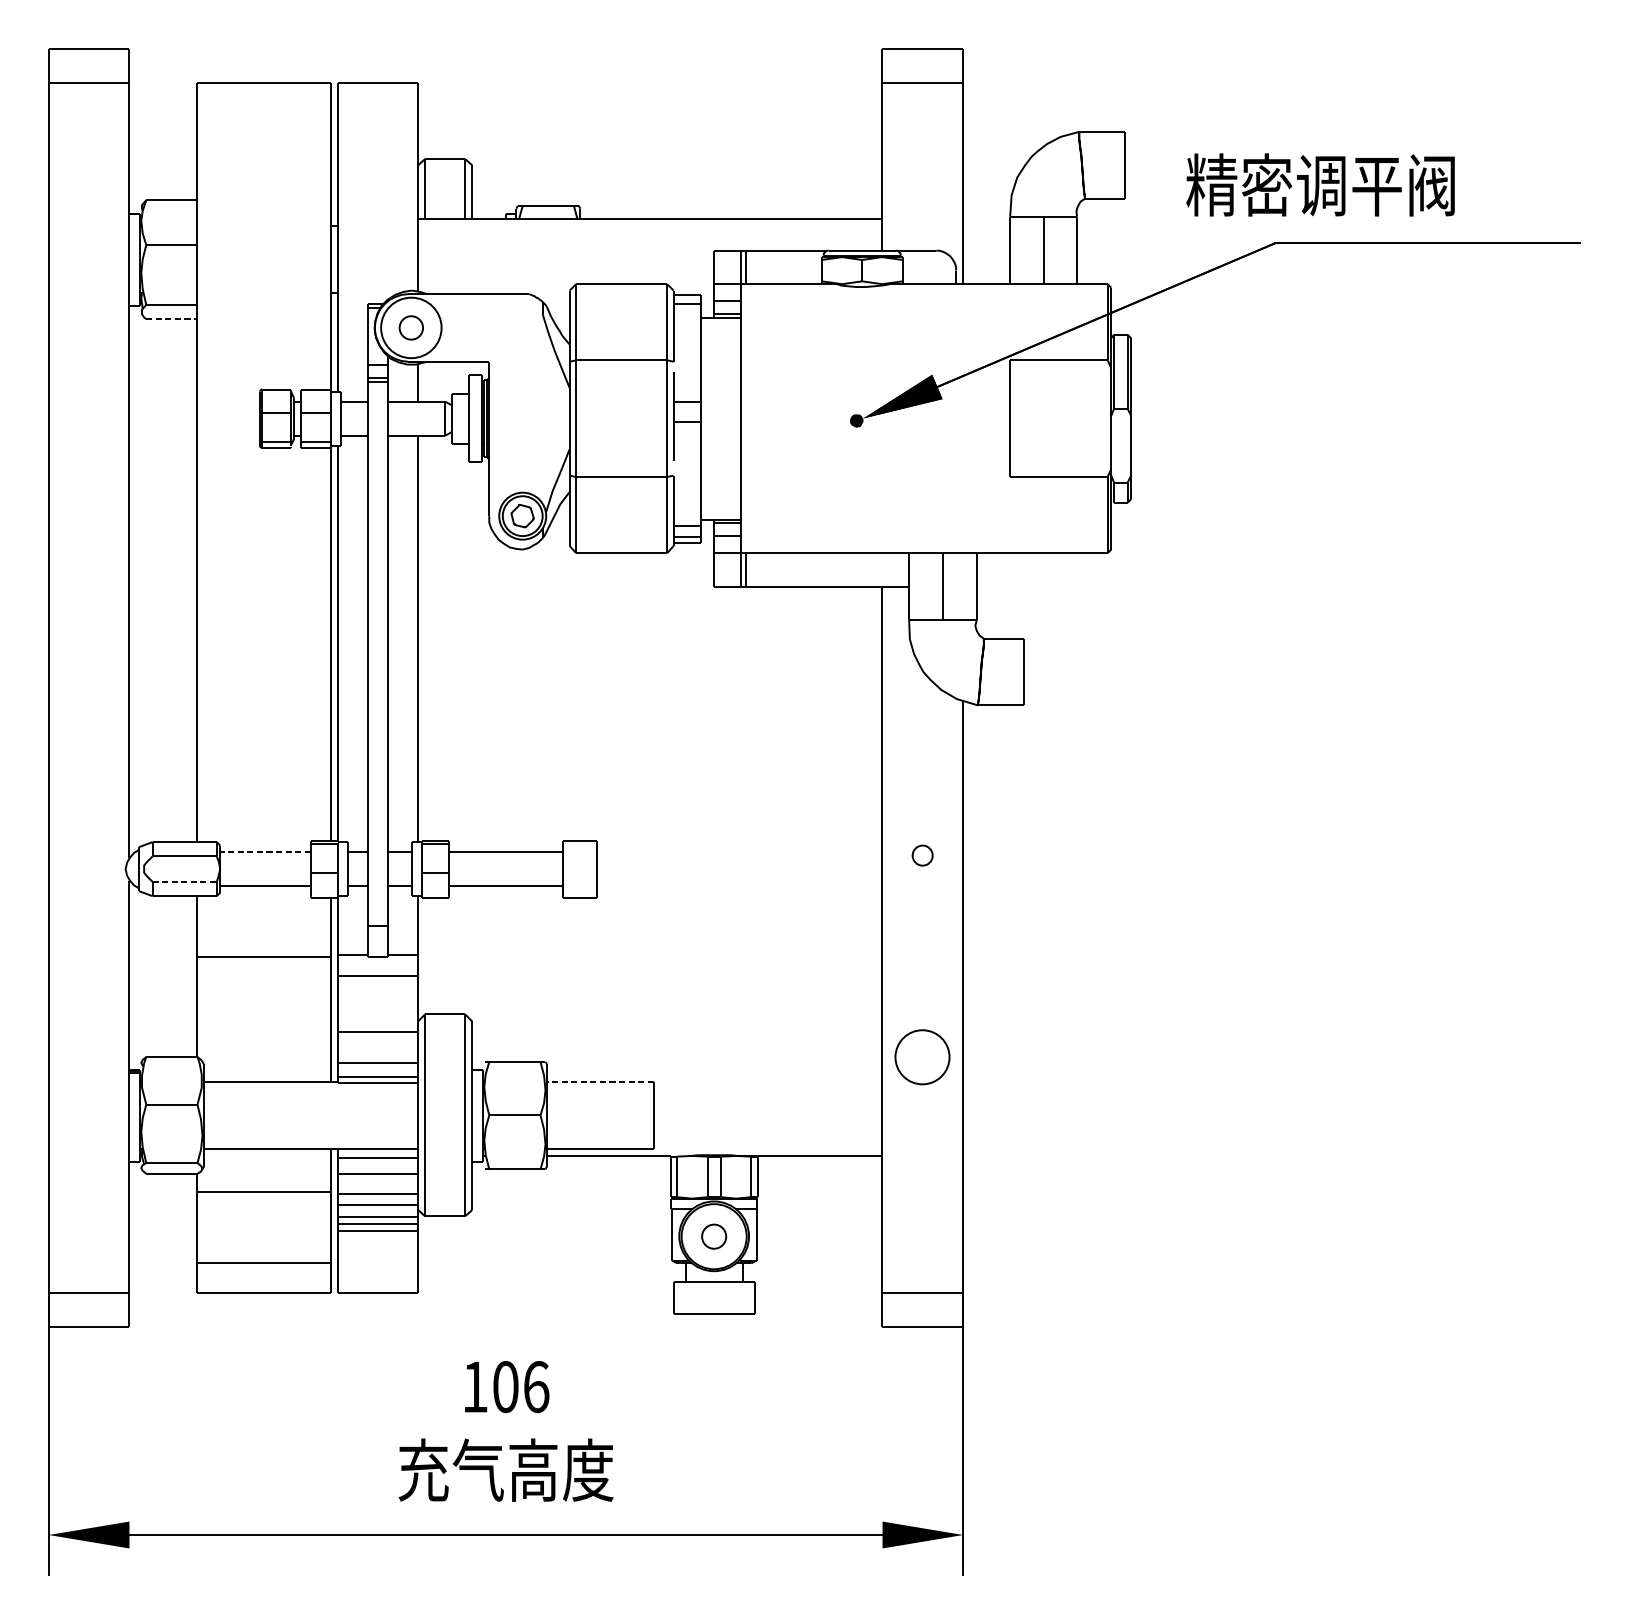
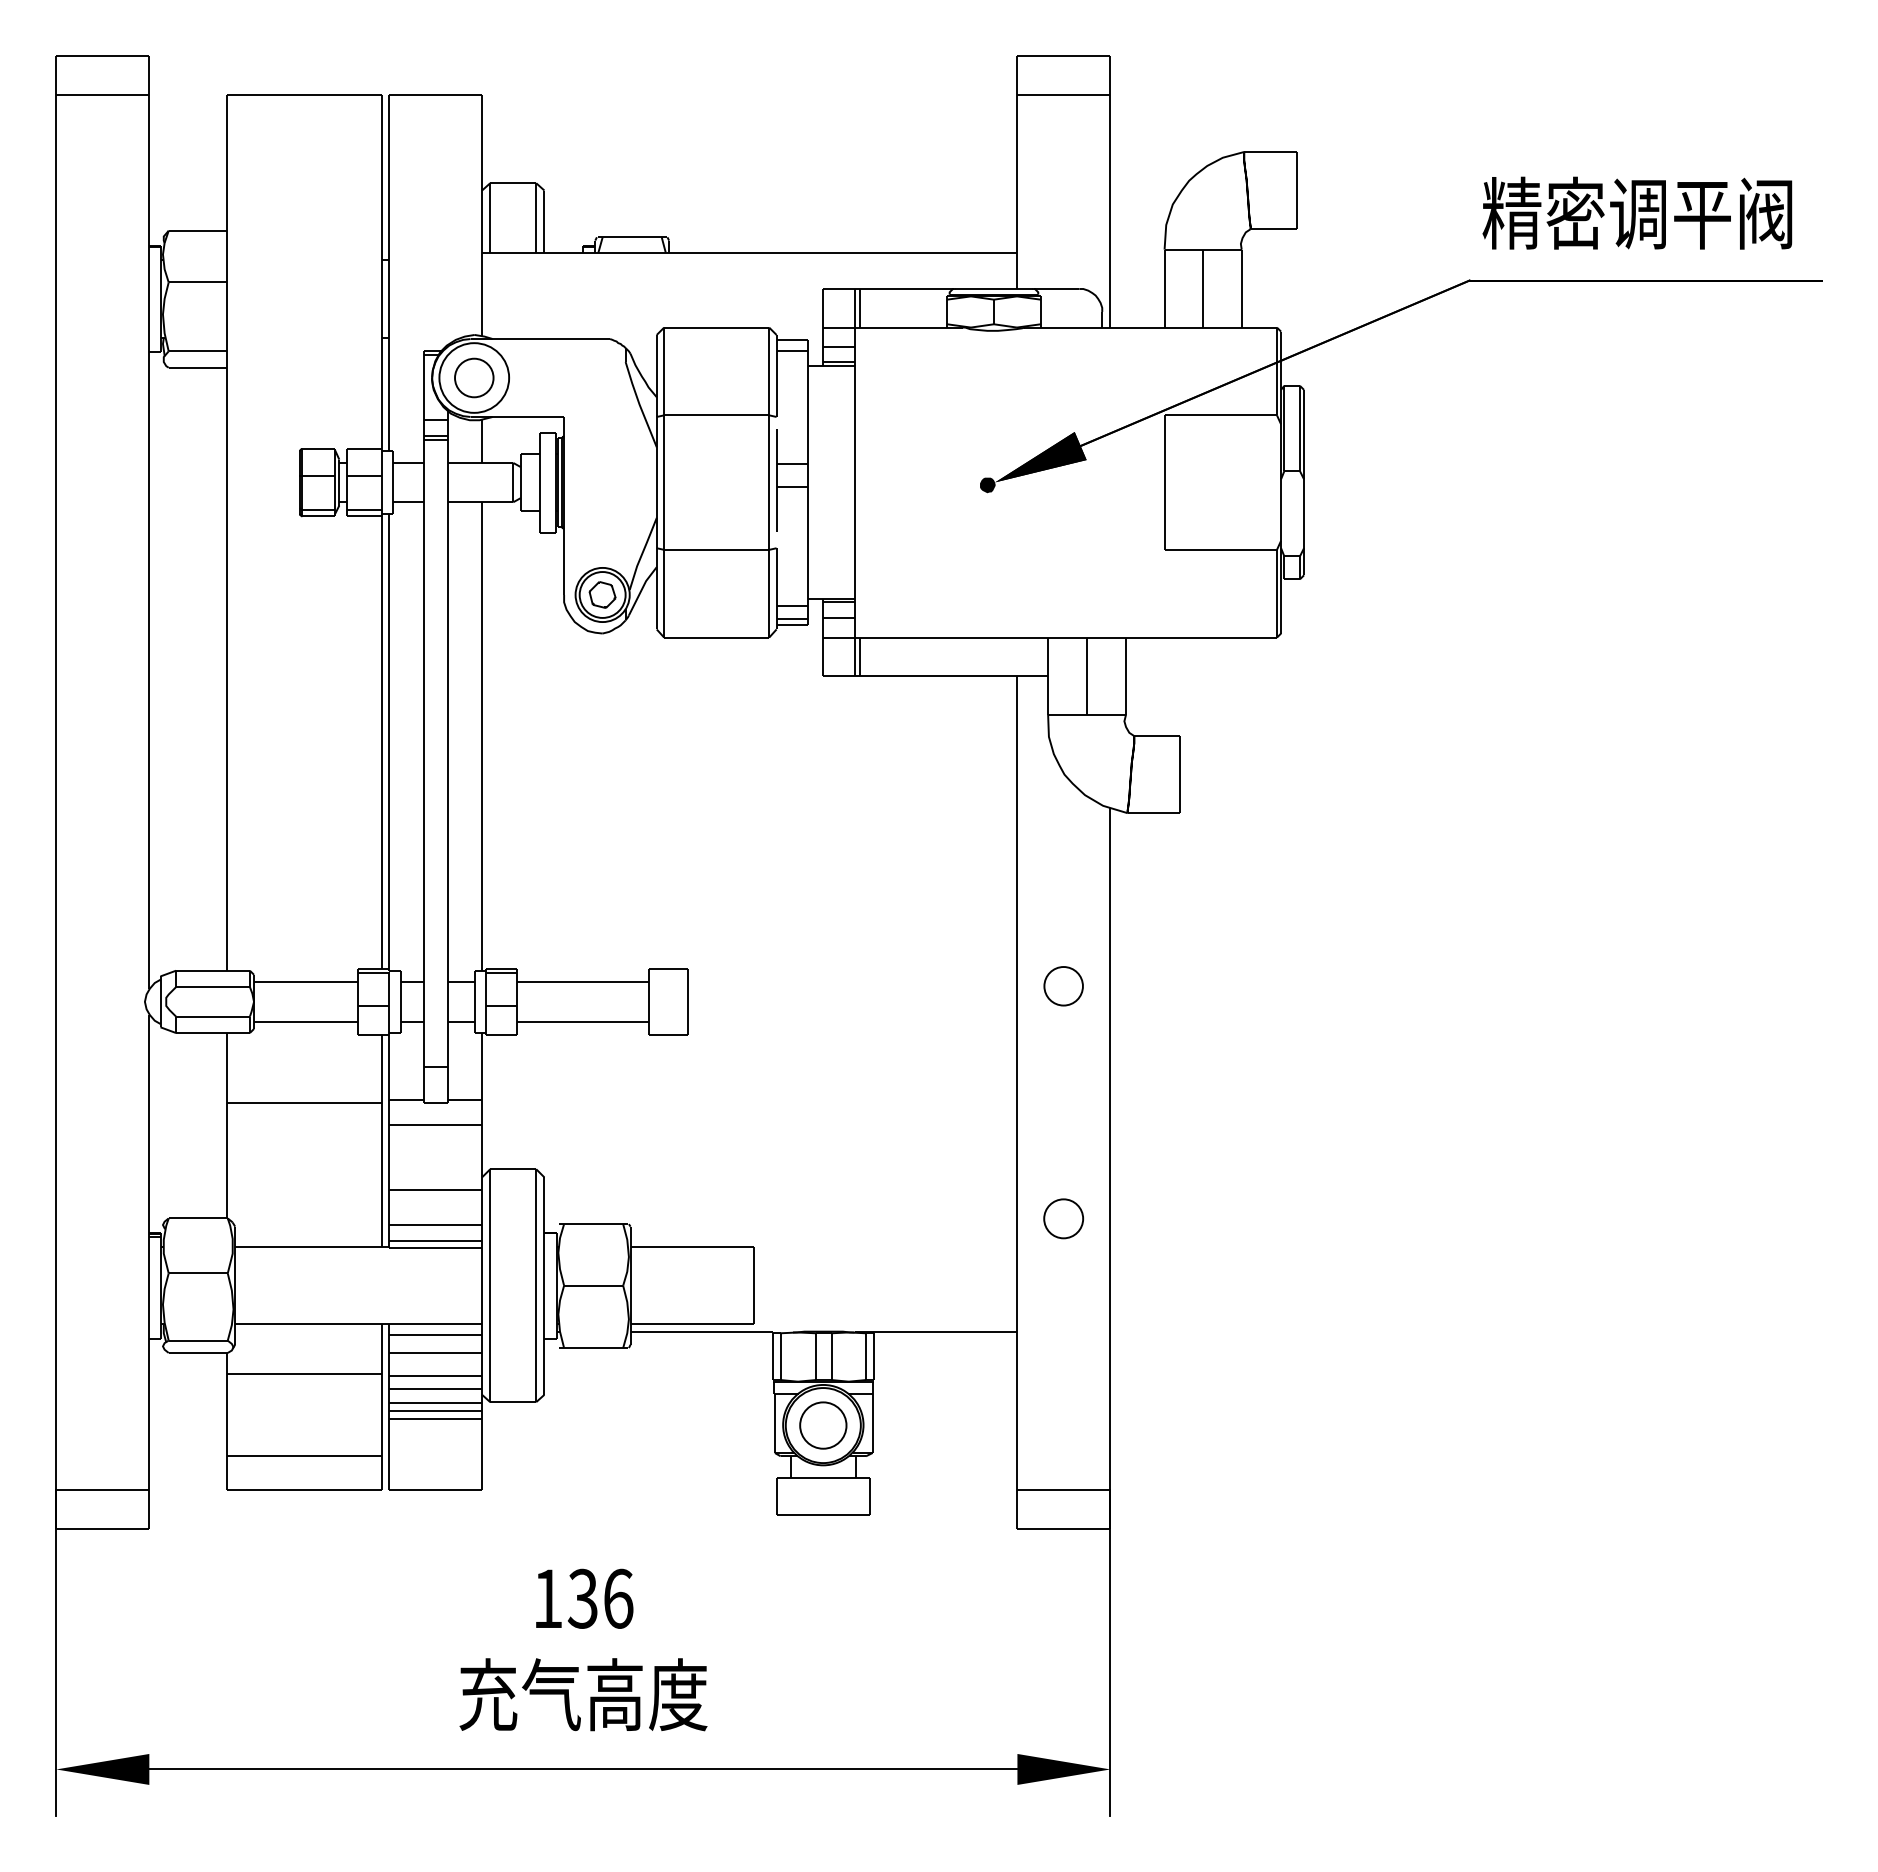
text: (1320, 184) -> (1637, 212), moved
line: (172, 318) -> (198, 367), dashed -> solid
circle: (411, 327) -> (474, 377), size x1.43
line: (264, 852) -> (305, 982), dashed -> solid
circle: (922, 855) -> (1063, 986), size x1.67
line: (185, 881) -> (213, 1016), dashed -> solid
circle: (922, 1057) -> (1063, 1218), size x0.62
line: (600, 1082) -> (692, 1247), dashed -> solid
circle: (714, 1236) -> (823, 1425), size x1.67
text: (505, 1386) -> (582, 1598), 106 -> 136

